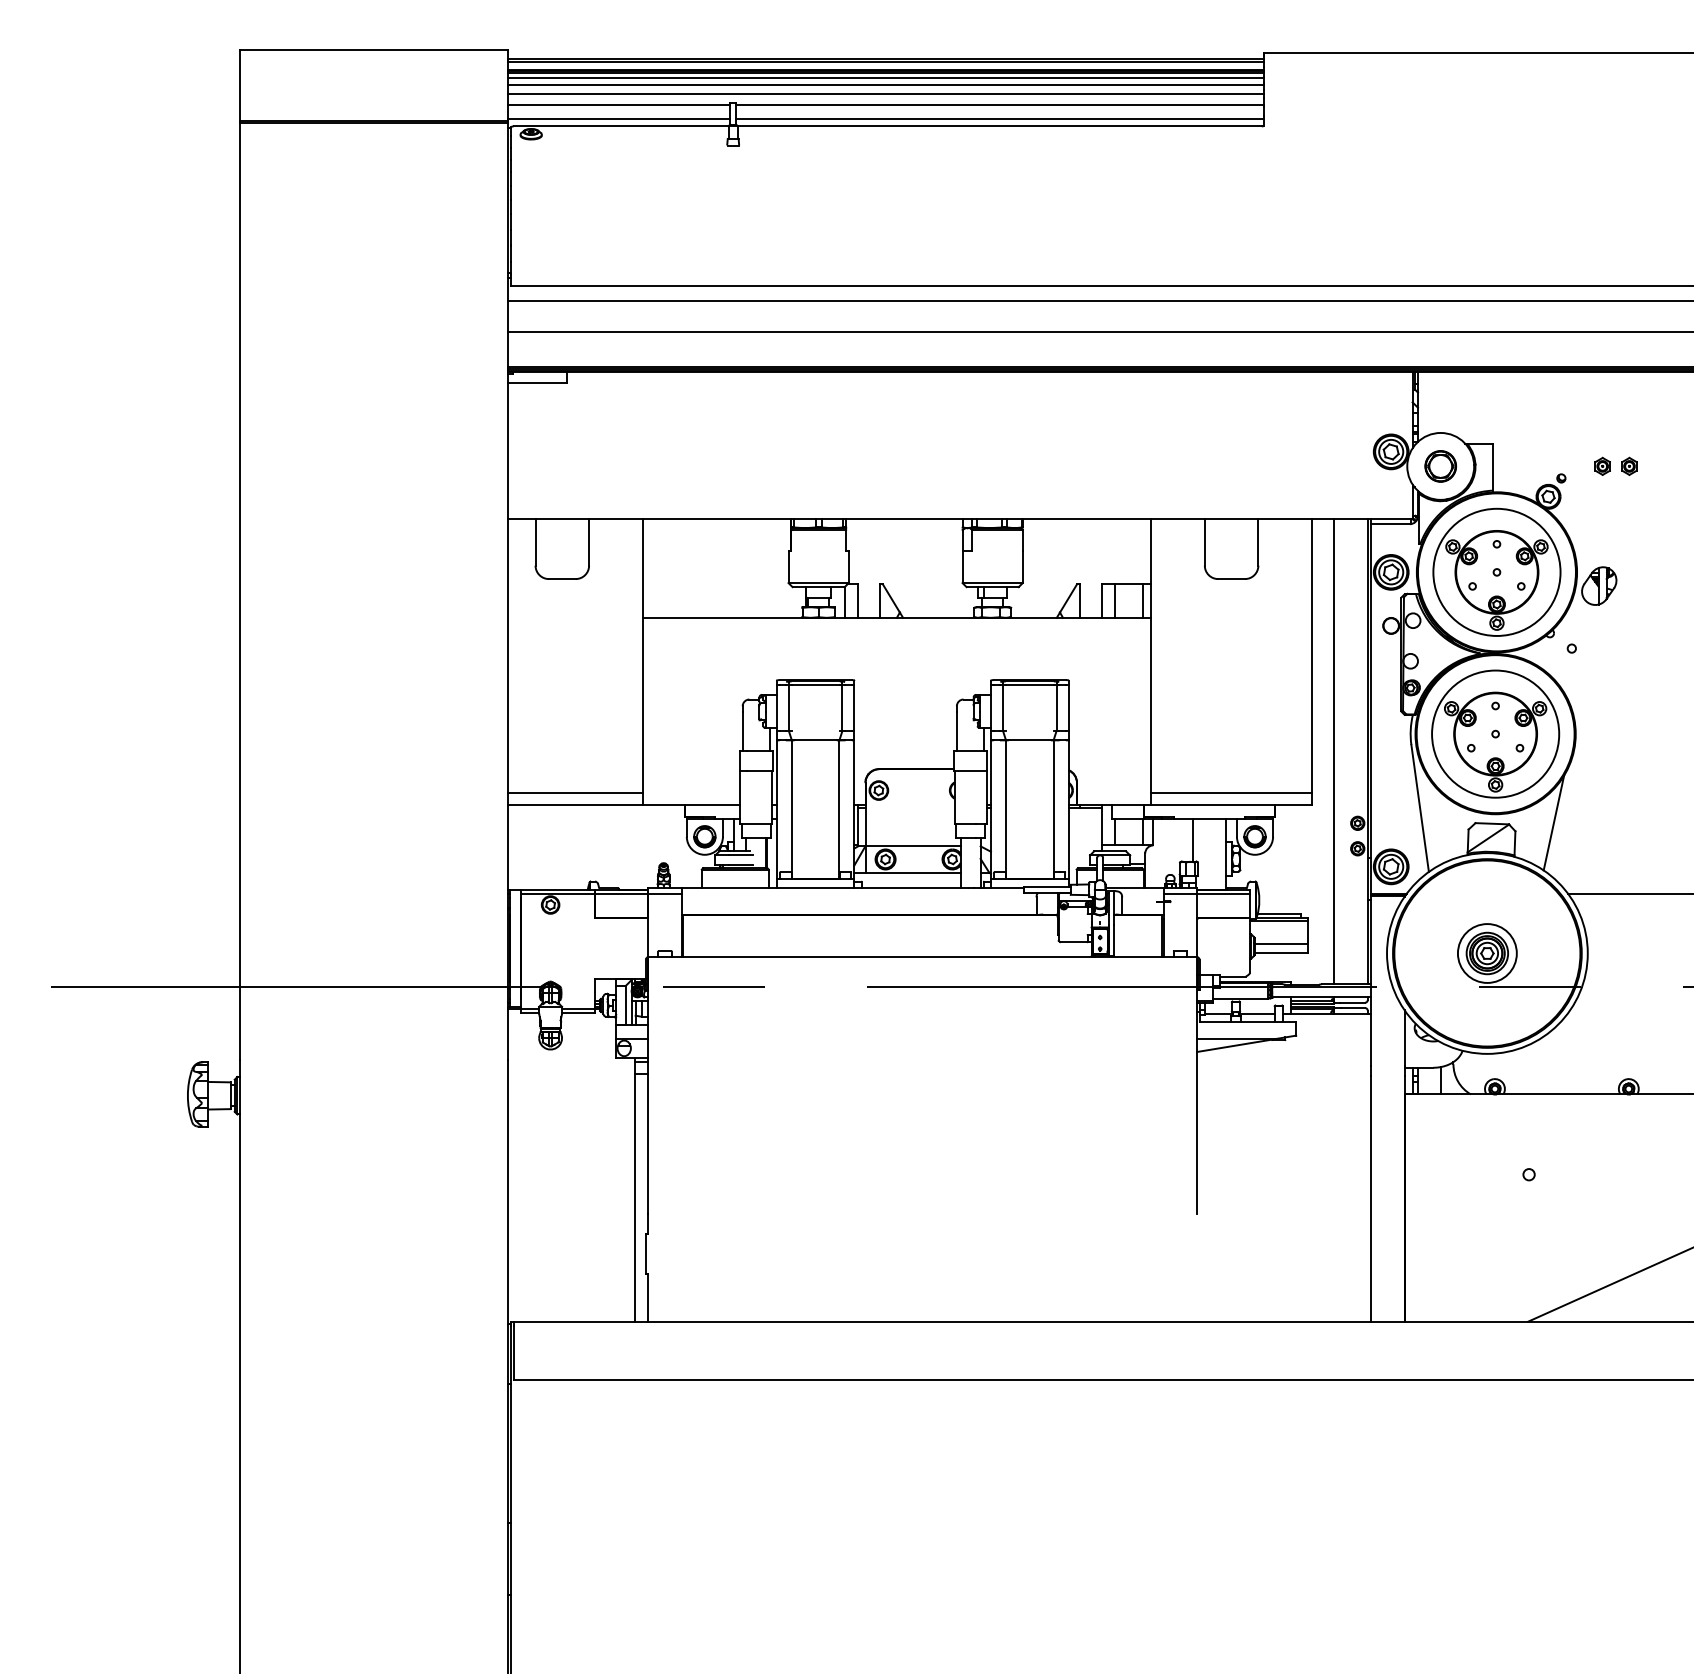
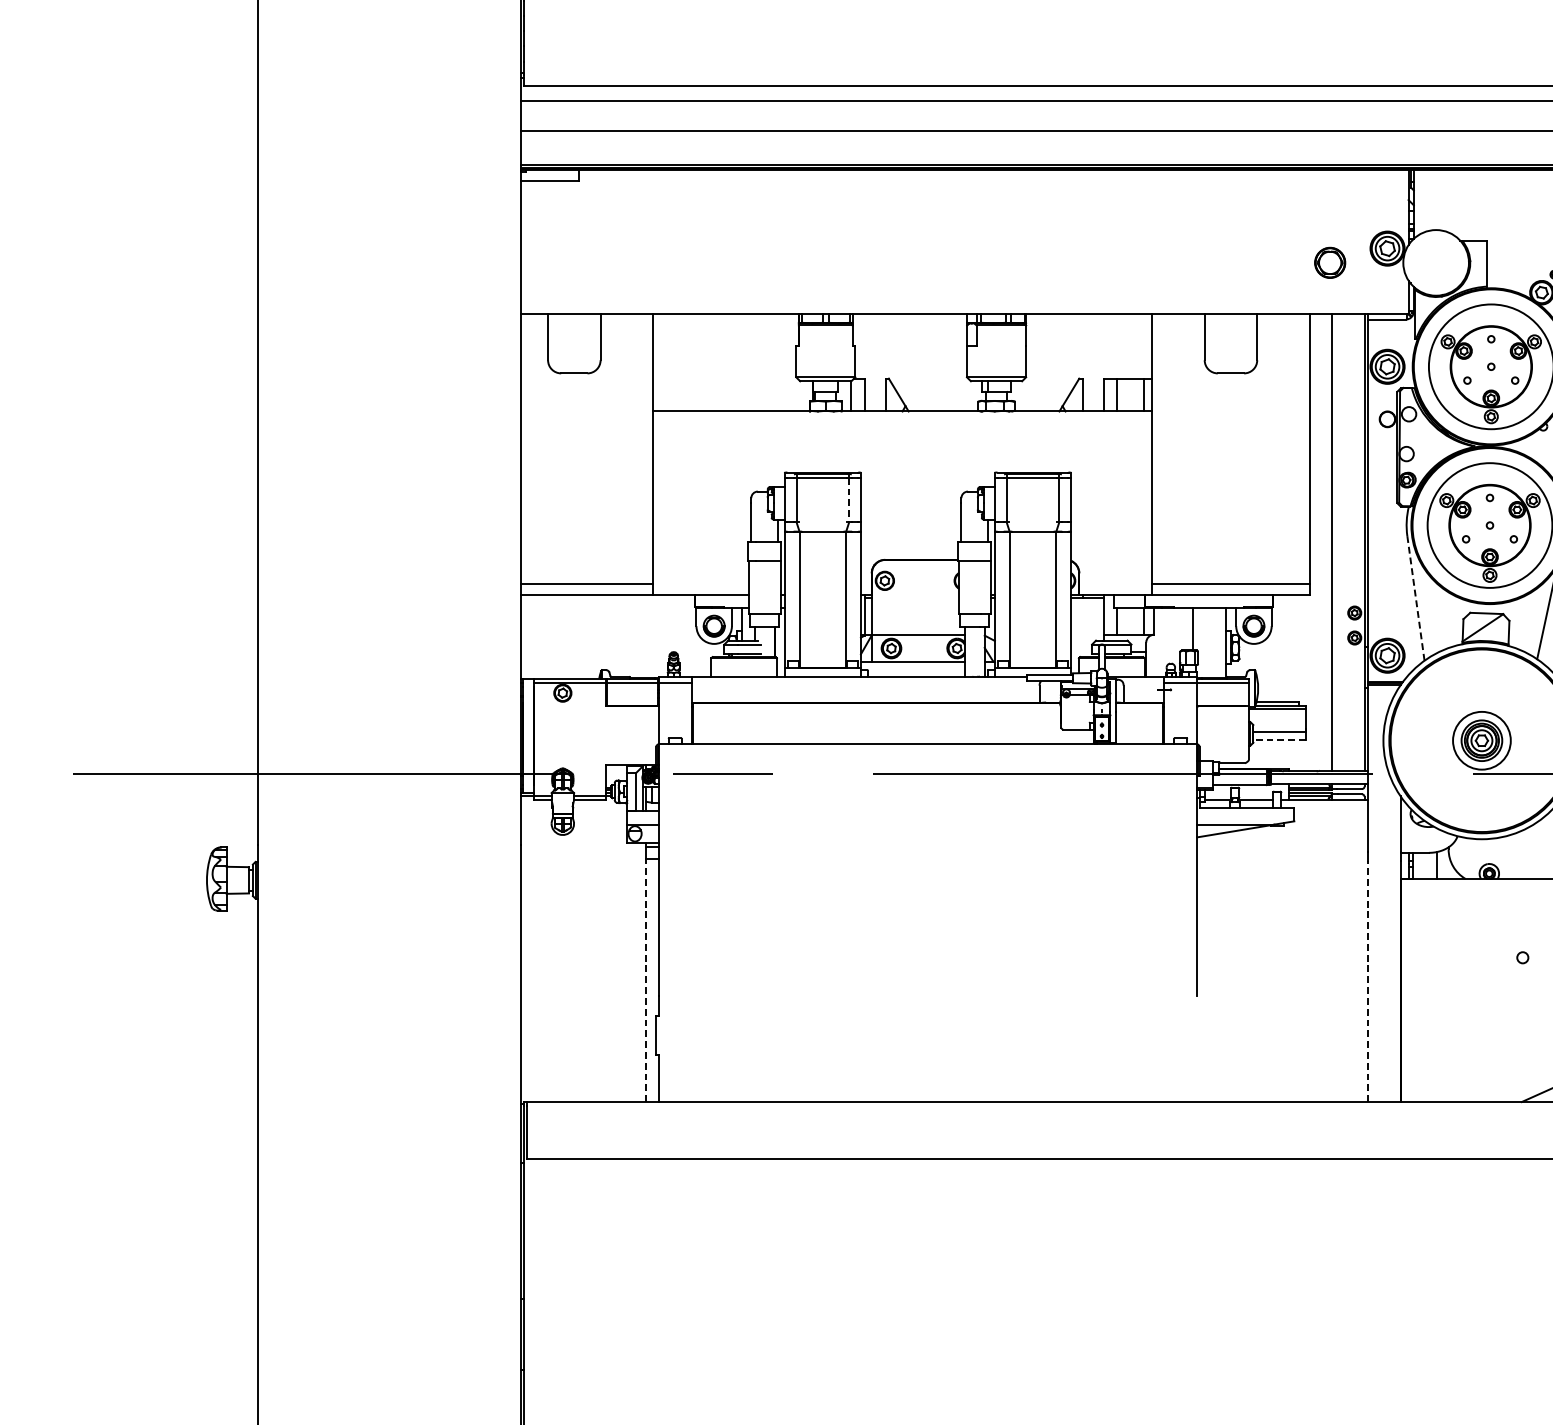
part: (1440, 466) -> (1329, 262), moved
line: (842, 708) -> (849, 500), solid -> dashed
line: (1420, 808) -> (1416, 598), solid -> dashed
line: (1281, 952) -> (1279, 739), solid -> dashed
line: (634, 1197) -> (645, 980), solid -> dashed
line: (1371, 1198) -> (1368, 981), solid -> dashed

